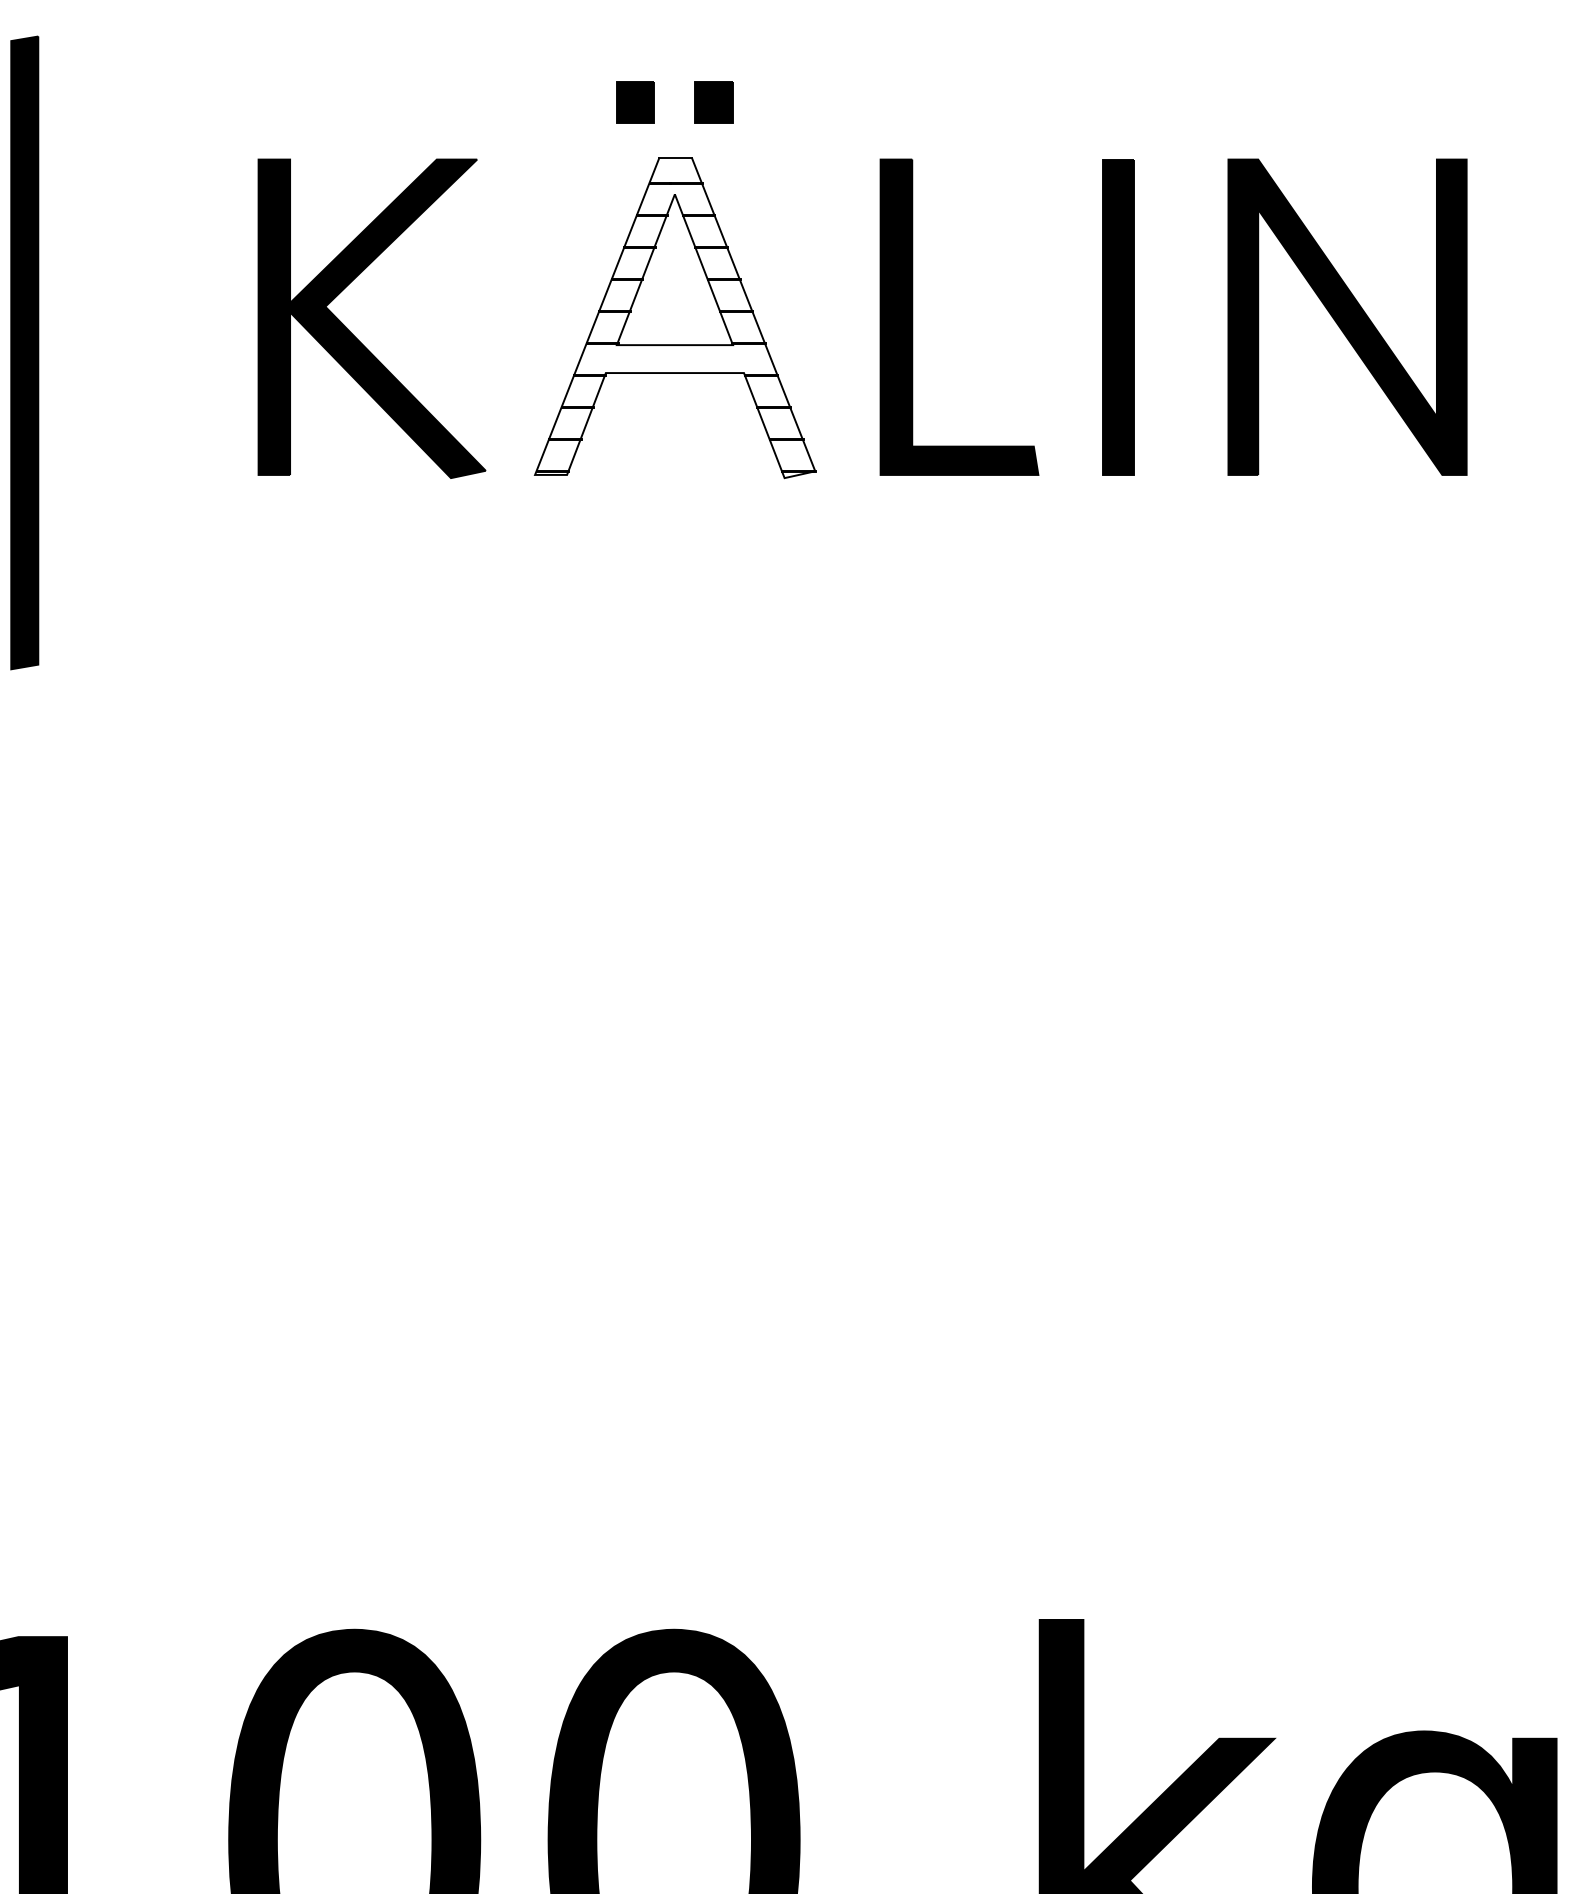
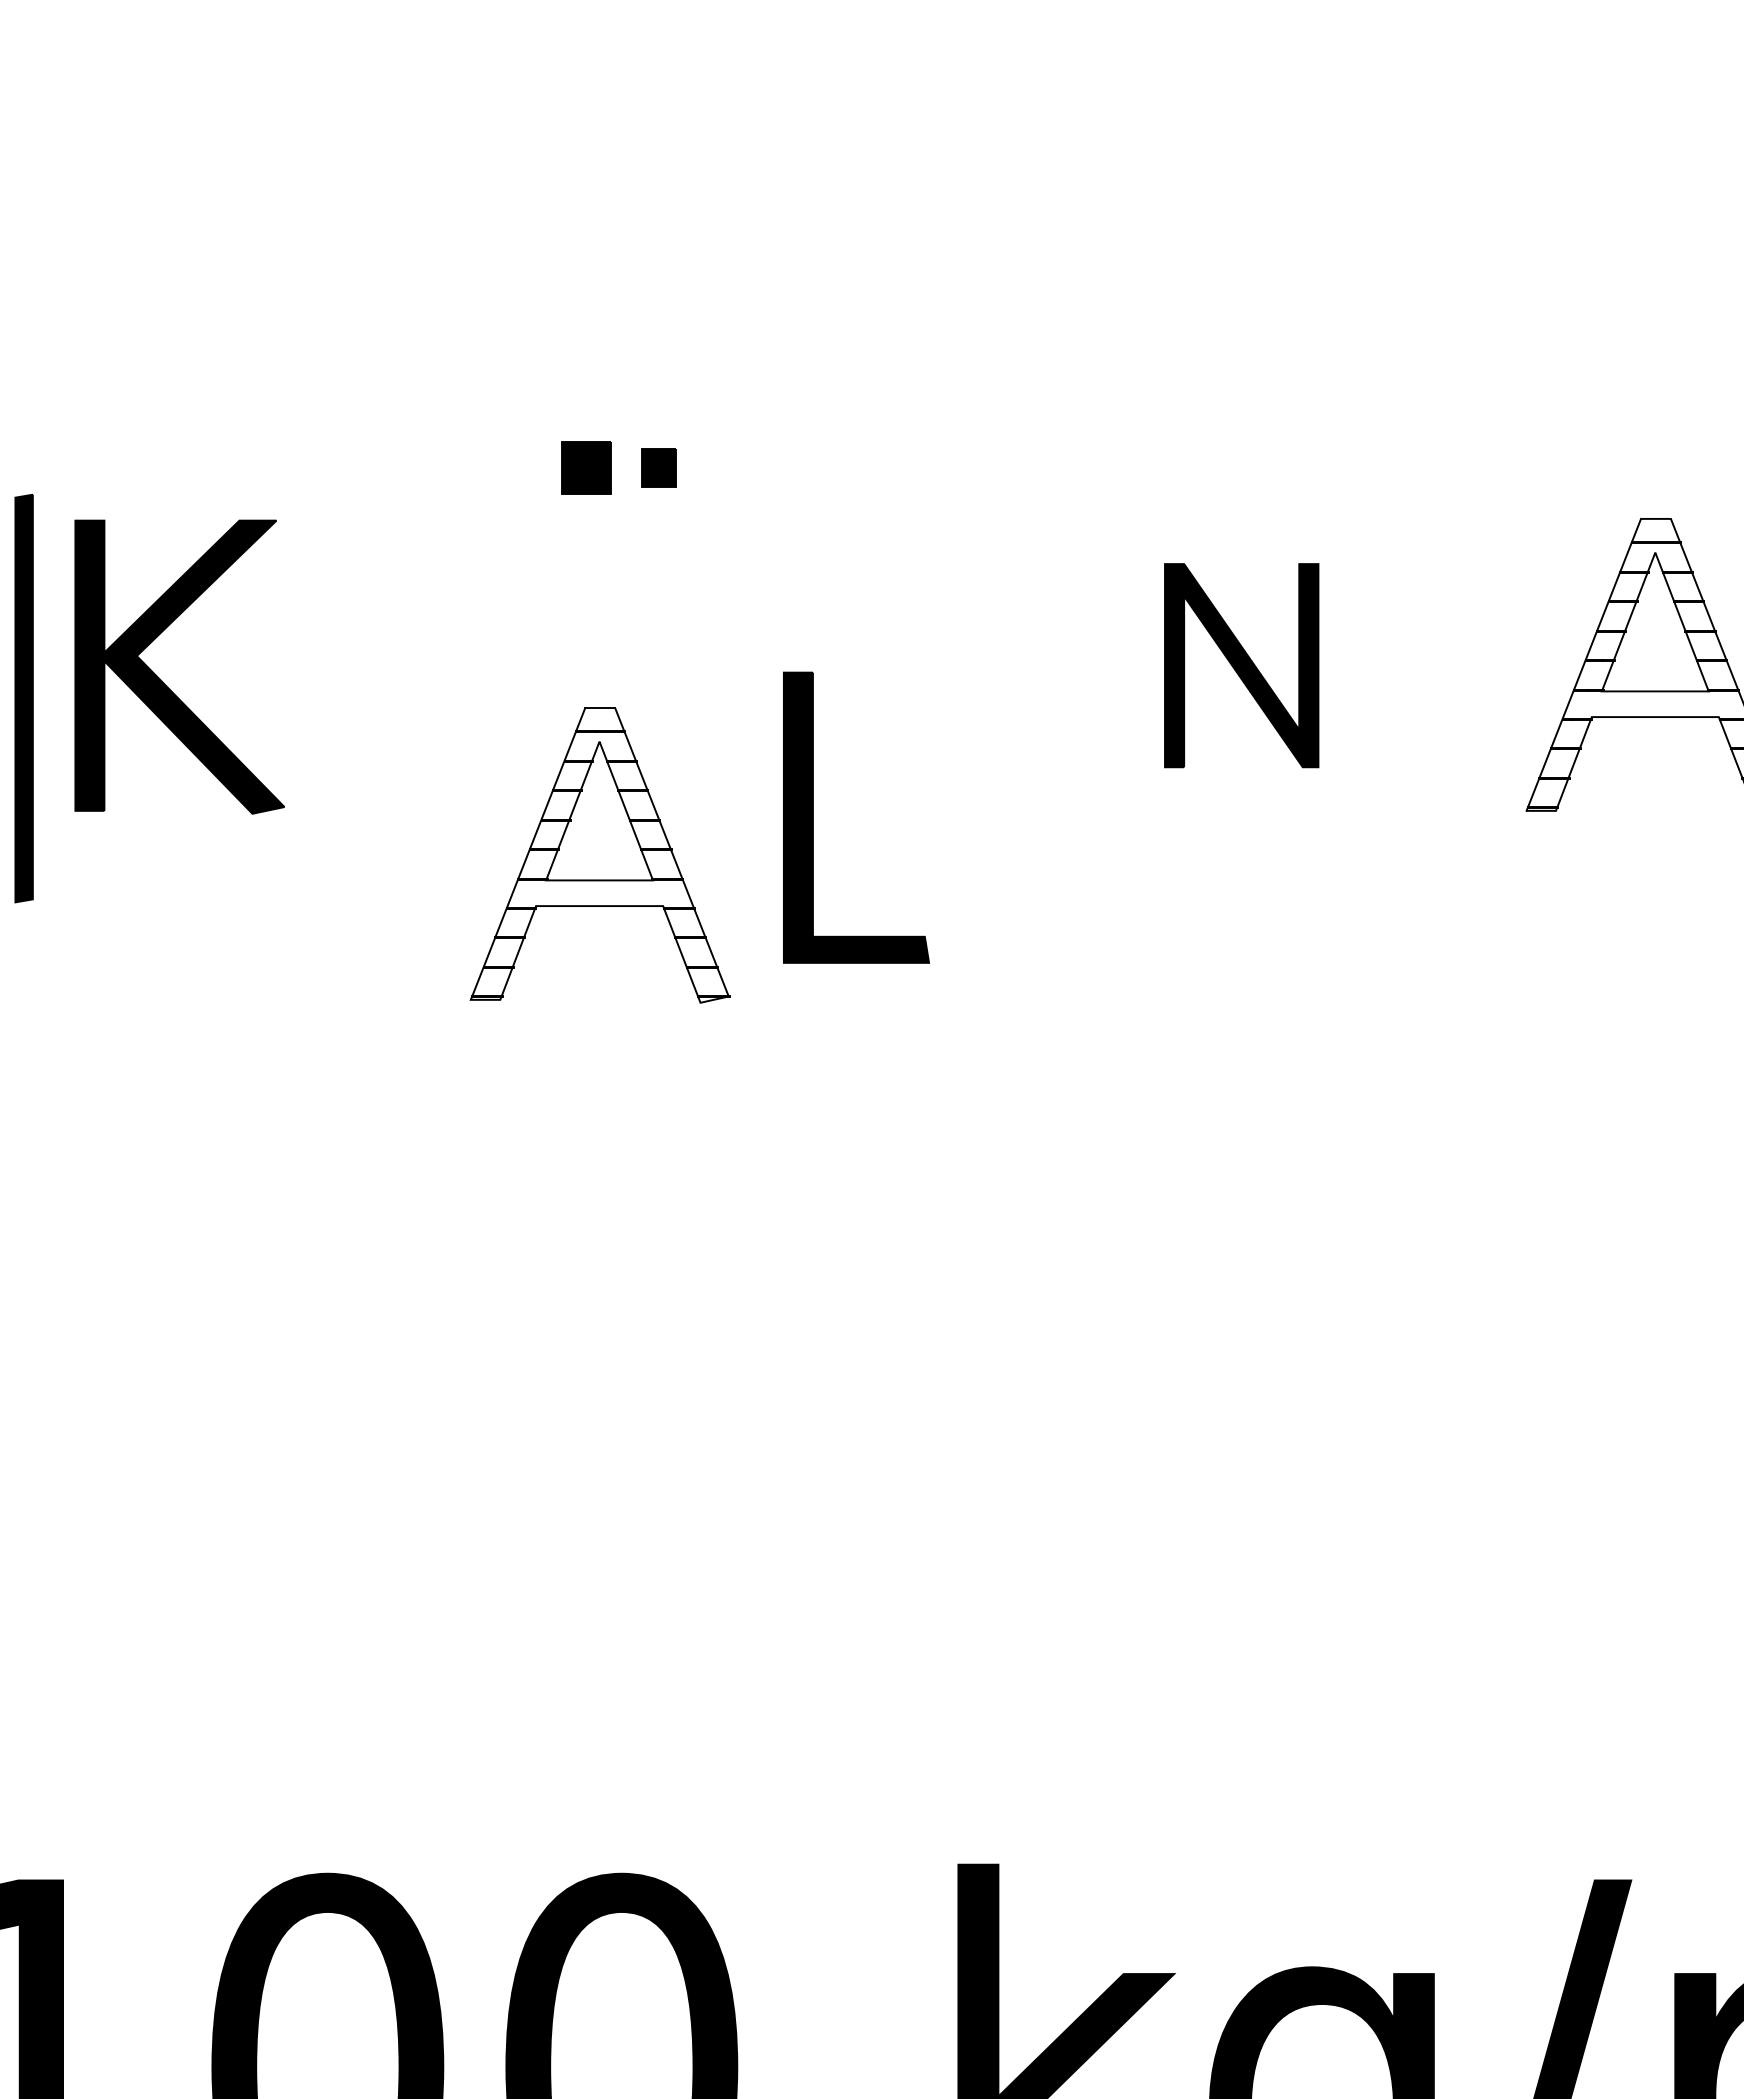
part: (635, 101) -> (586, 467), size x1.4
part: (912, 316) -> (813, 817), moved
part: (1118, 316) -> (1030, 665), removed
part: (1347, 316) -> (1241, 665), size x0.7
part: (674, 318) -> (599, 855), moved
part: (354, 334) -> (163, 681), moved
part: (23, 352) -> (23, 698), size x0.7

